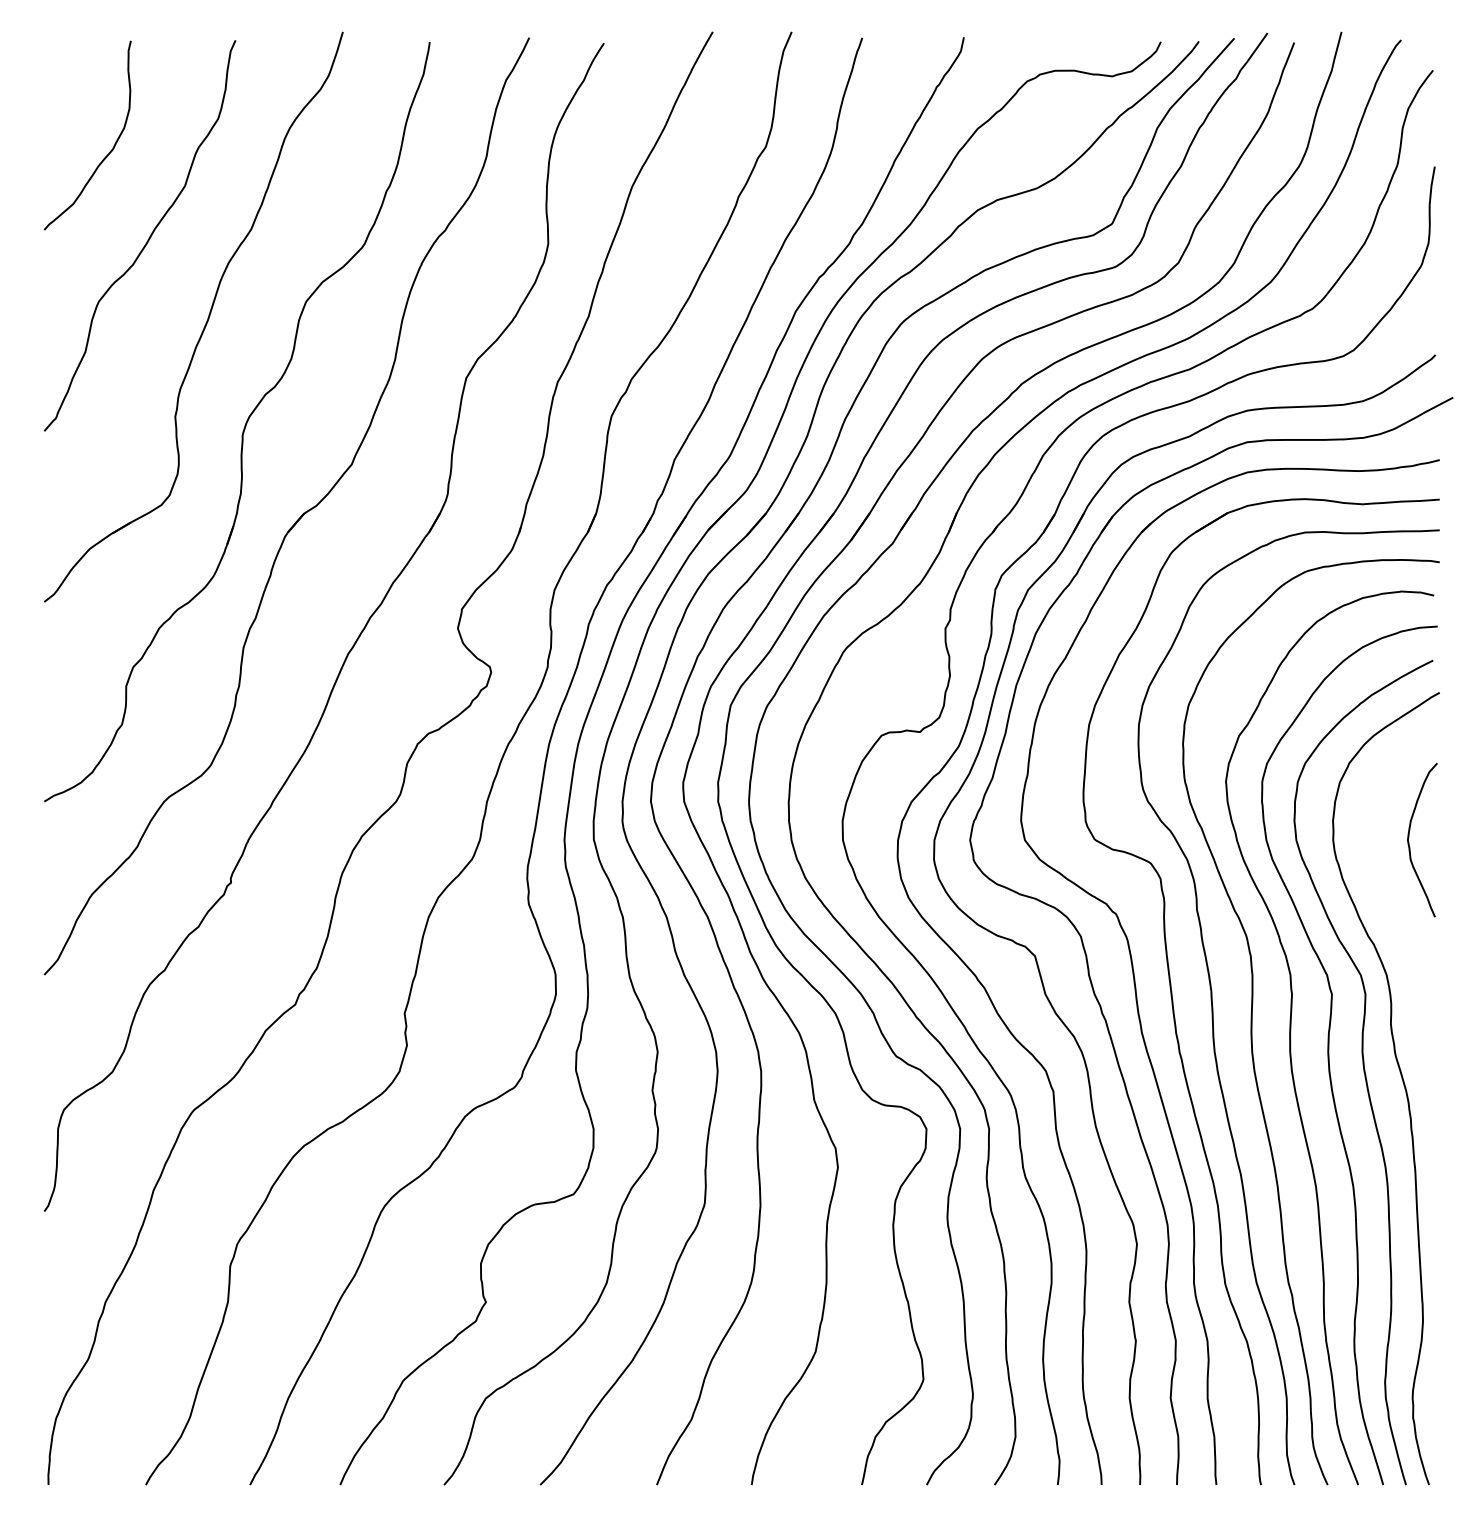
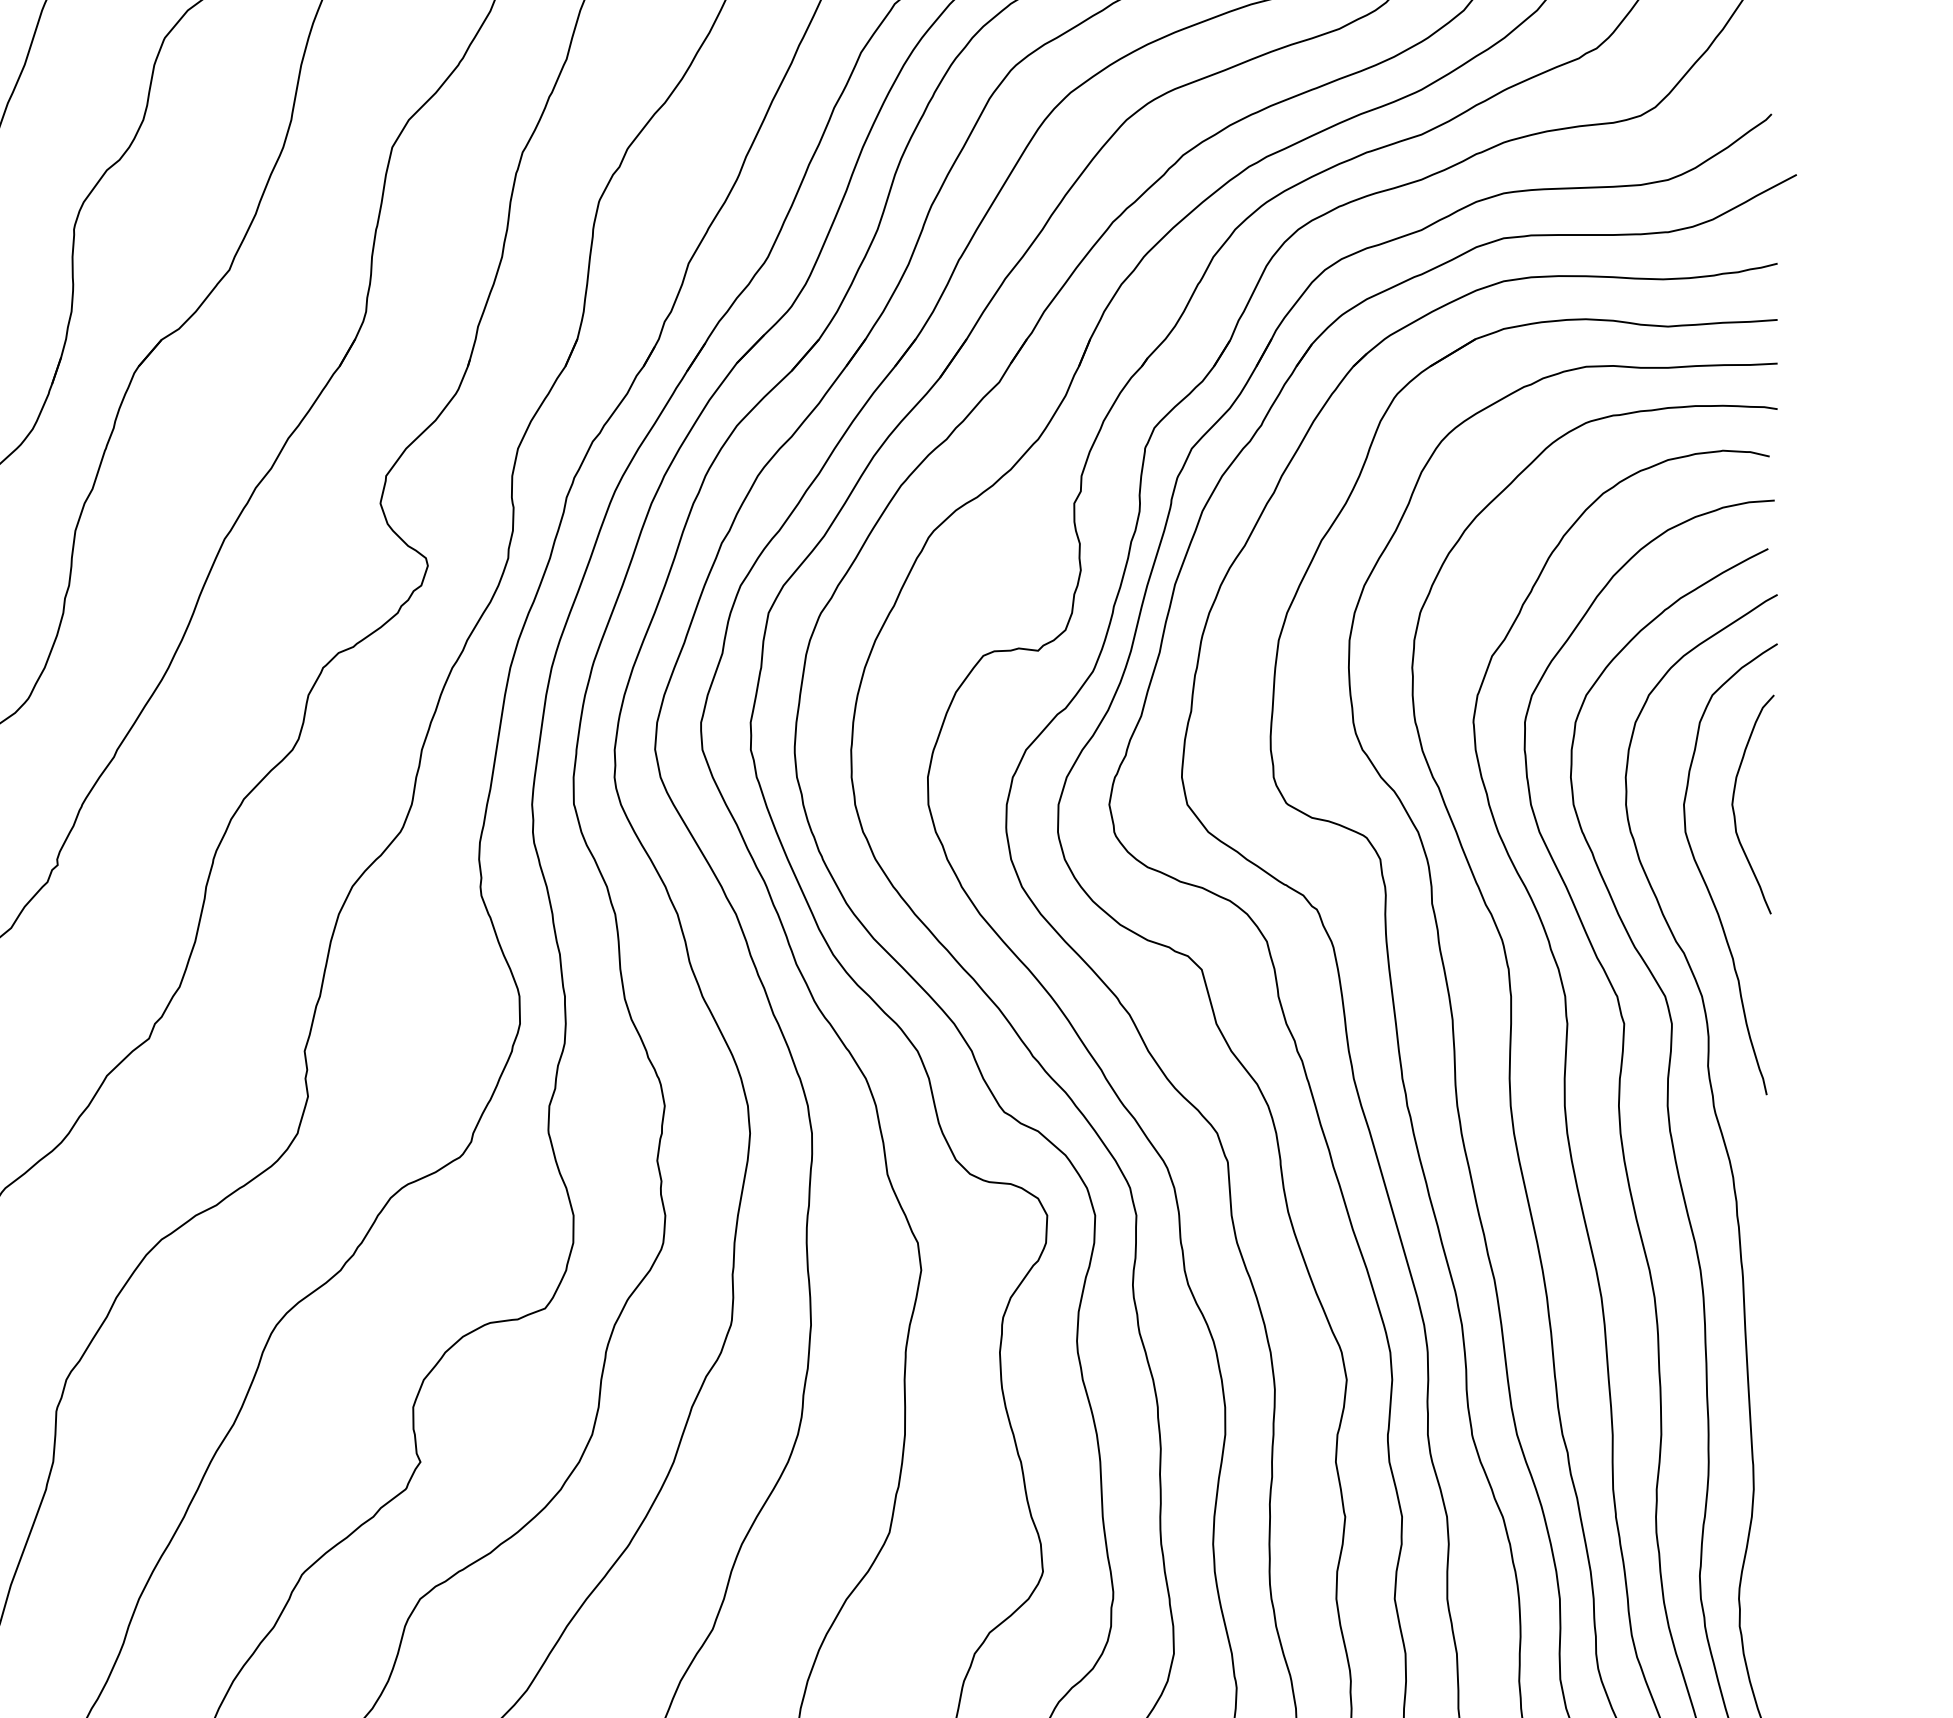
curve: (1388, 891) -> (1704, 877), added

